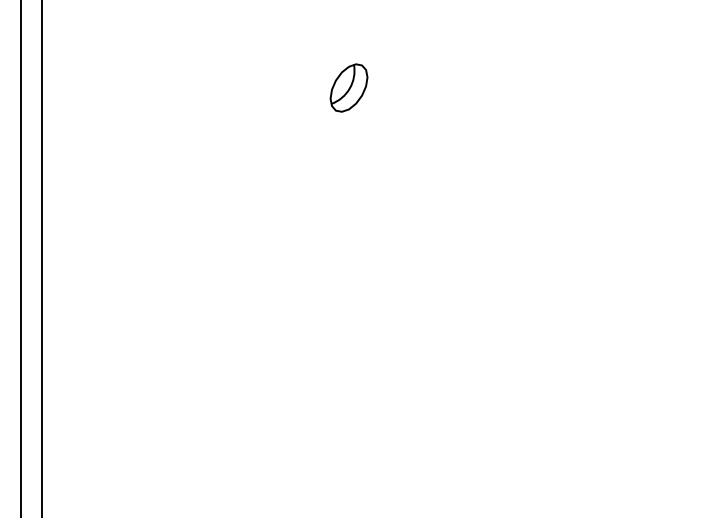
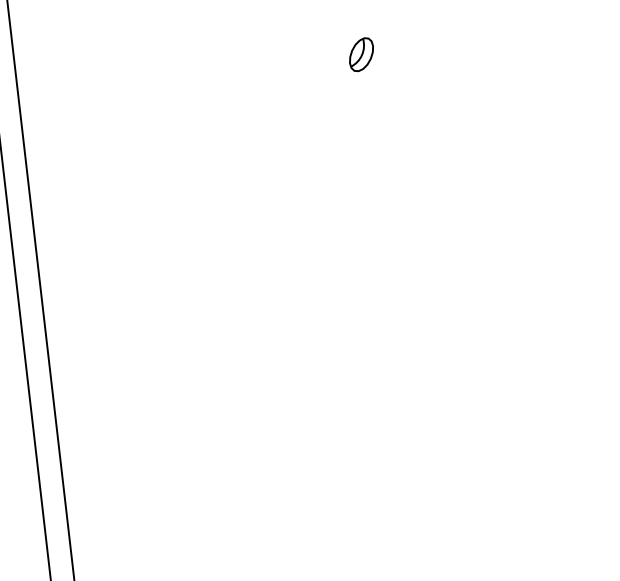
part: (348, 87) -> (360, 54), size x0.6

